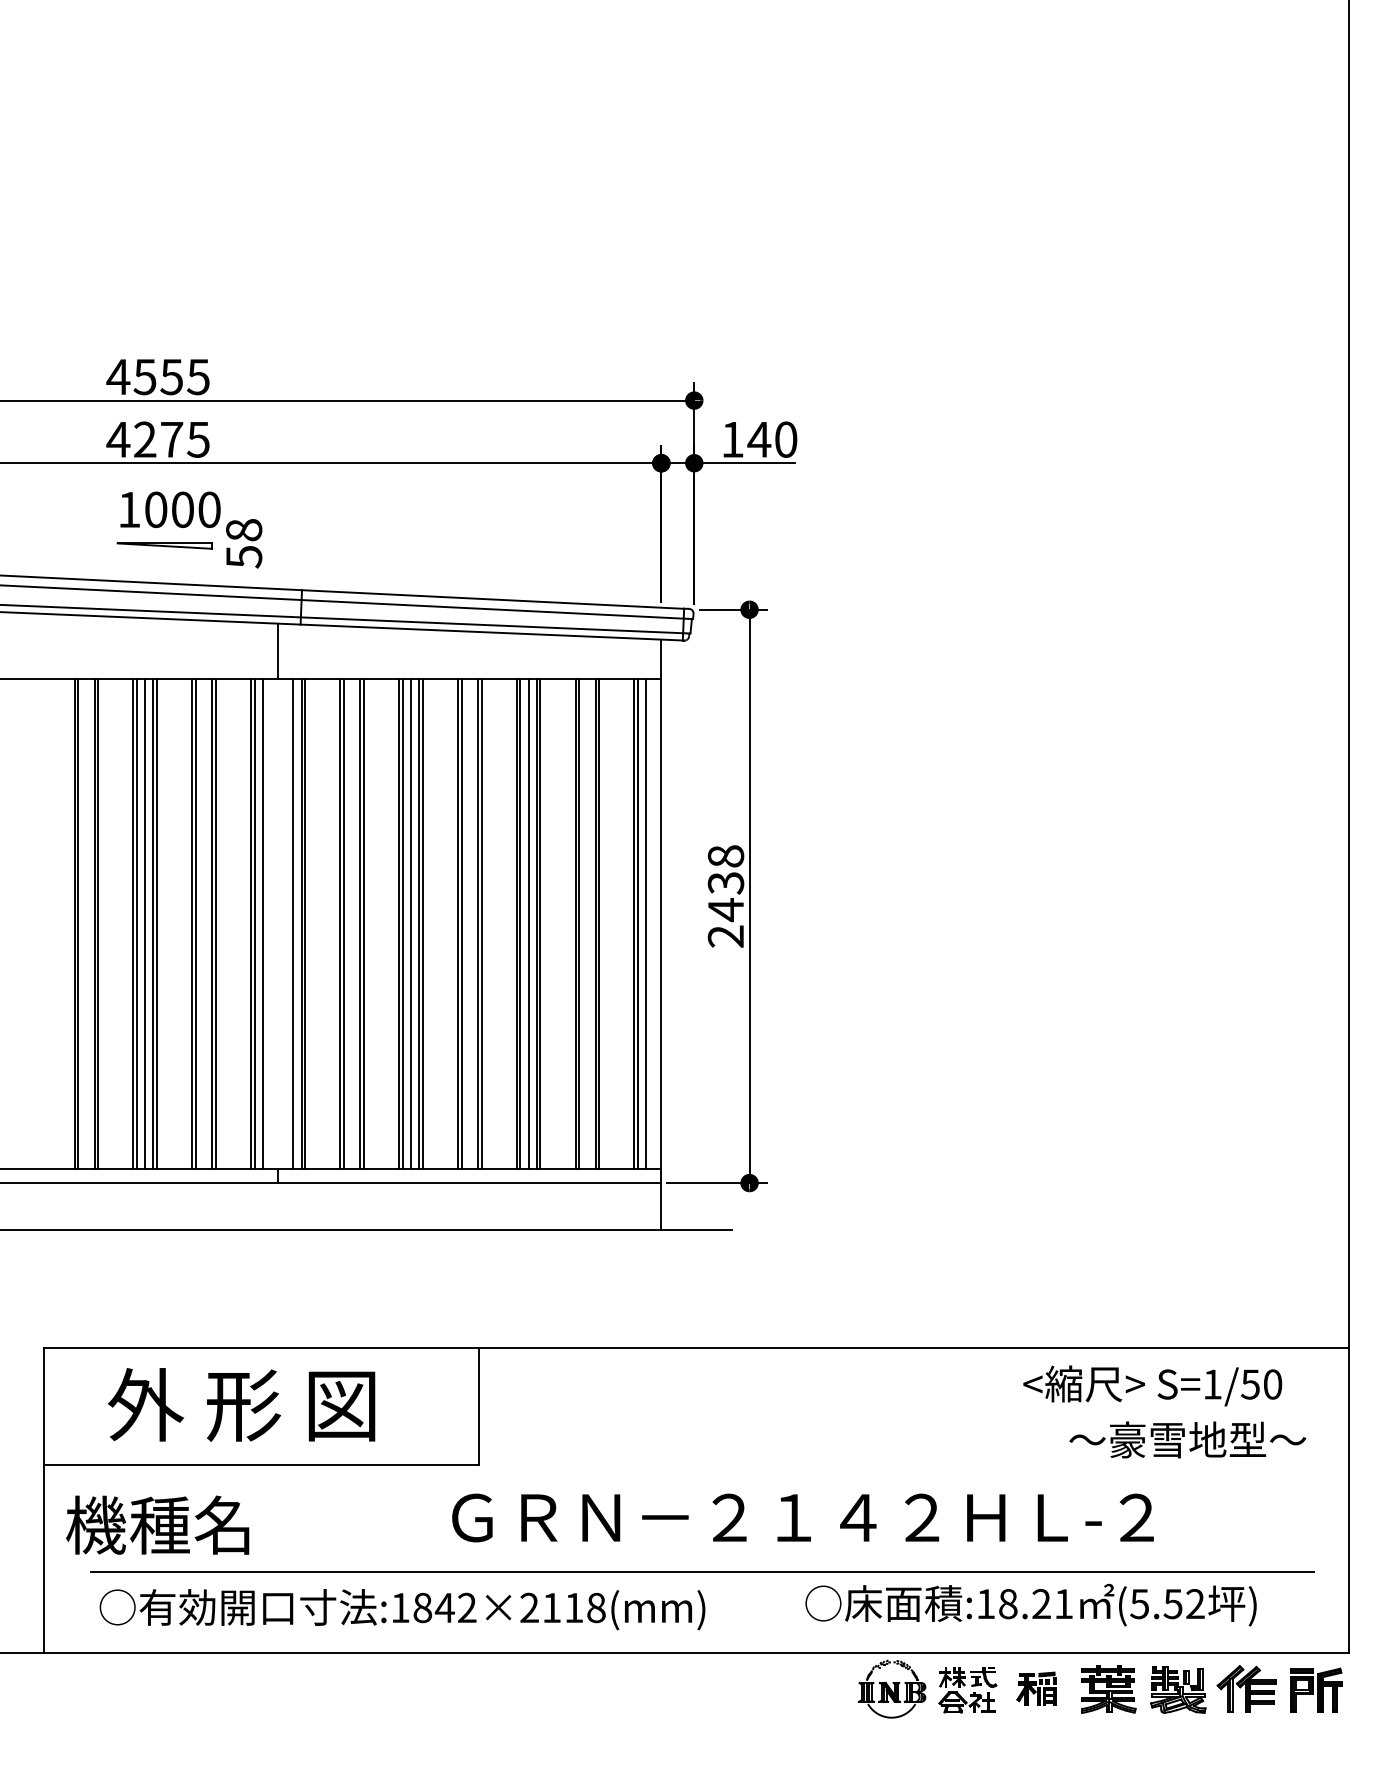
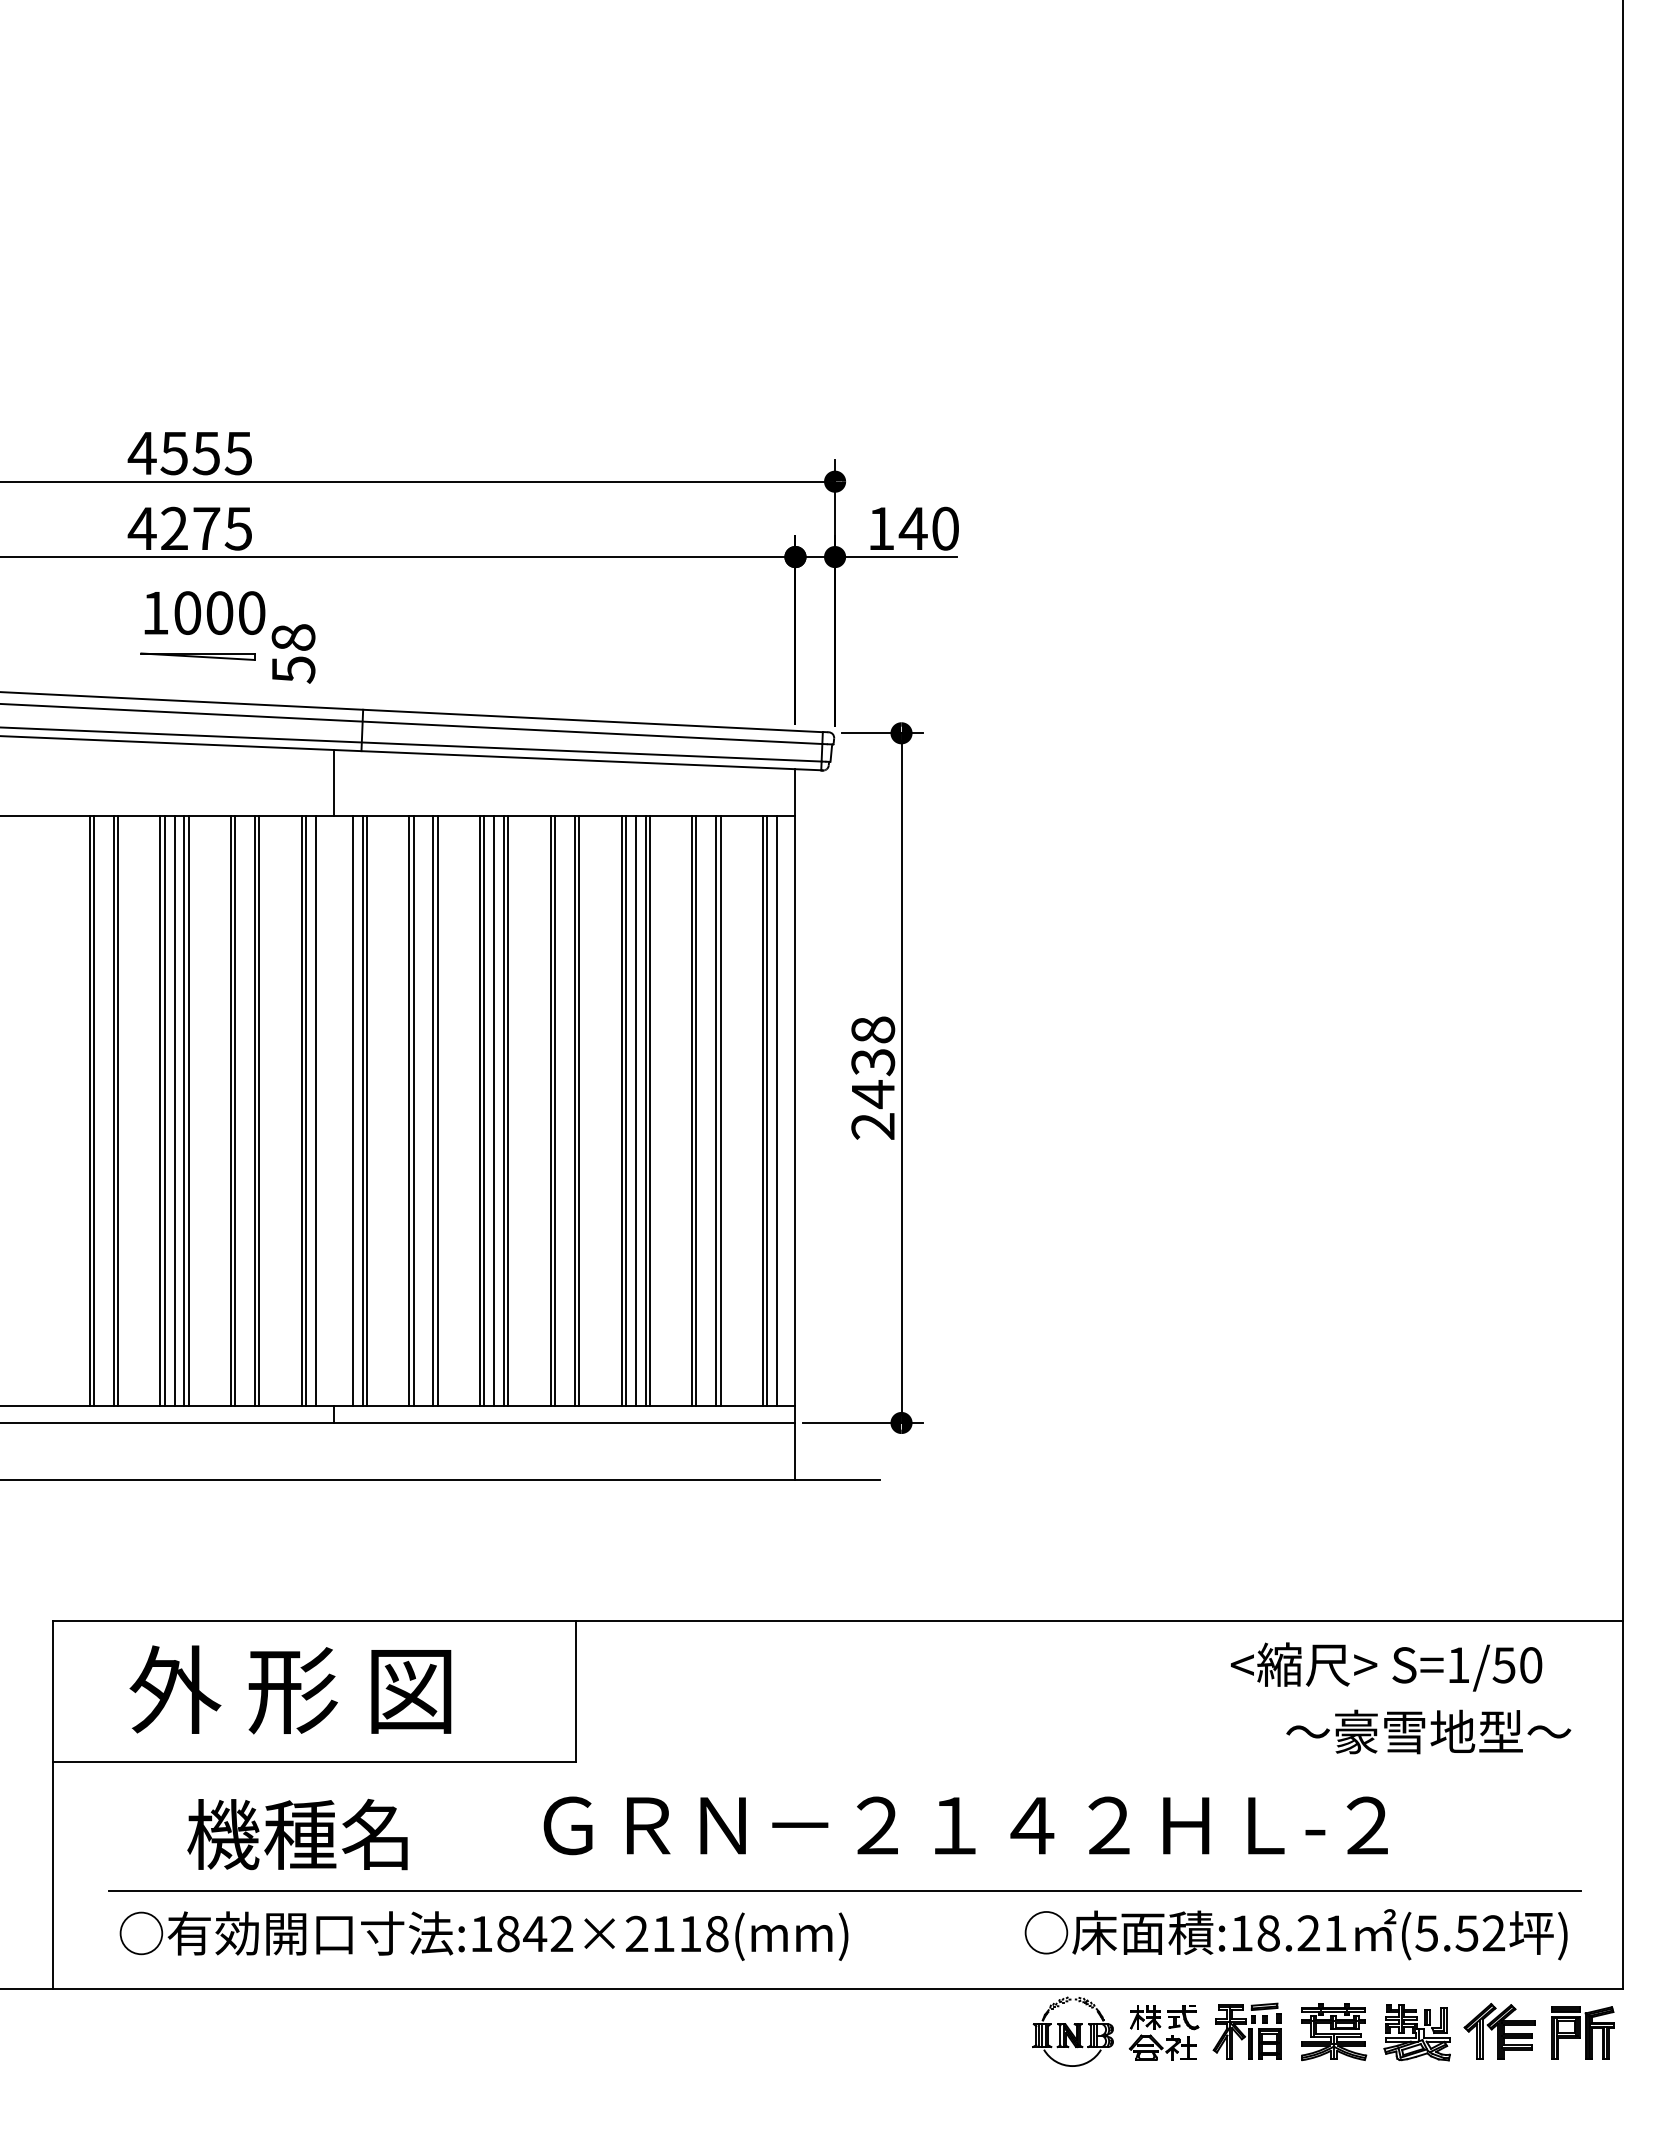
text: (157, 1525) -> (297, 1834), moved
text: (1030, 1604) -> (1295, 1934), moved
part: (1036, 1688) -> (1246, 2030), size x1.43

